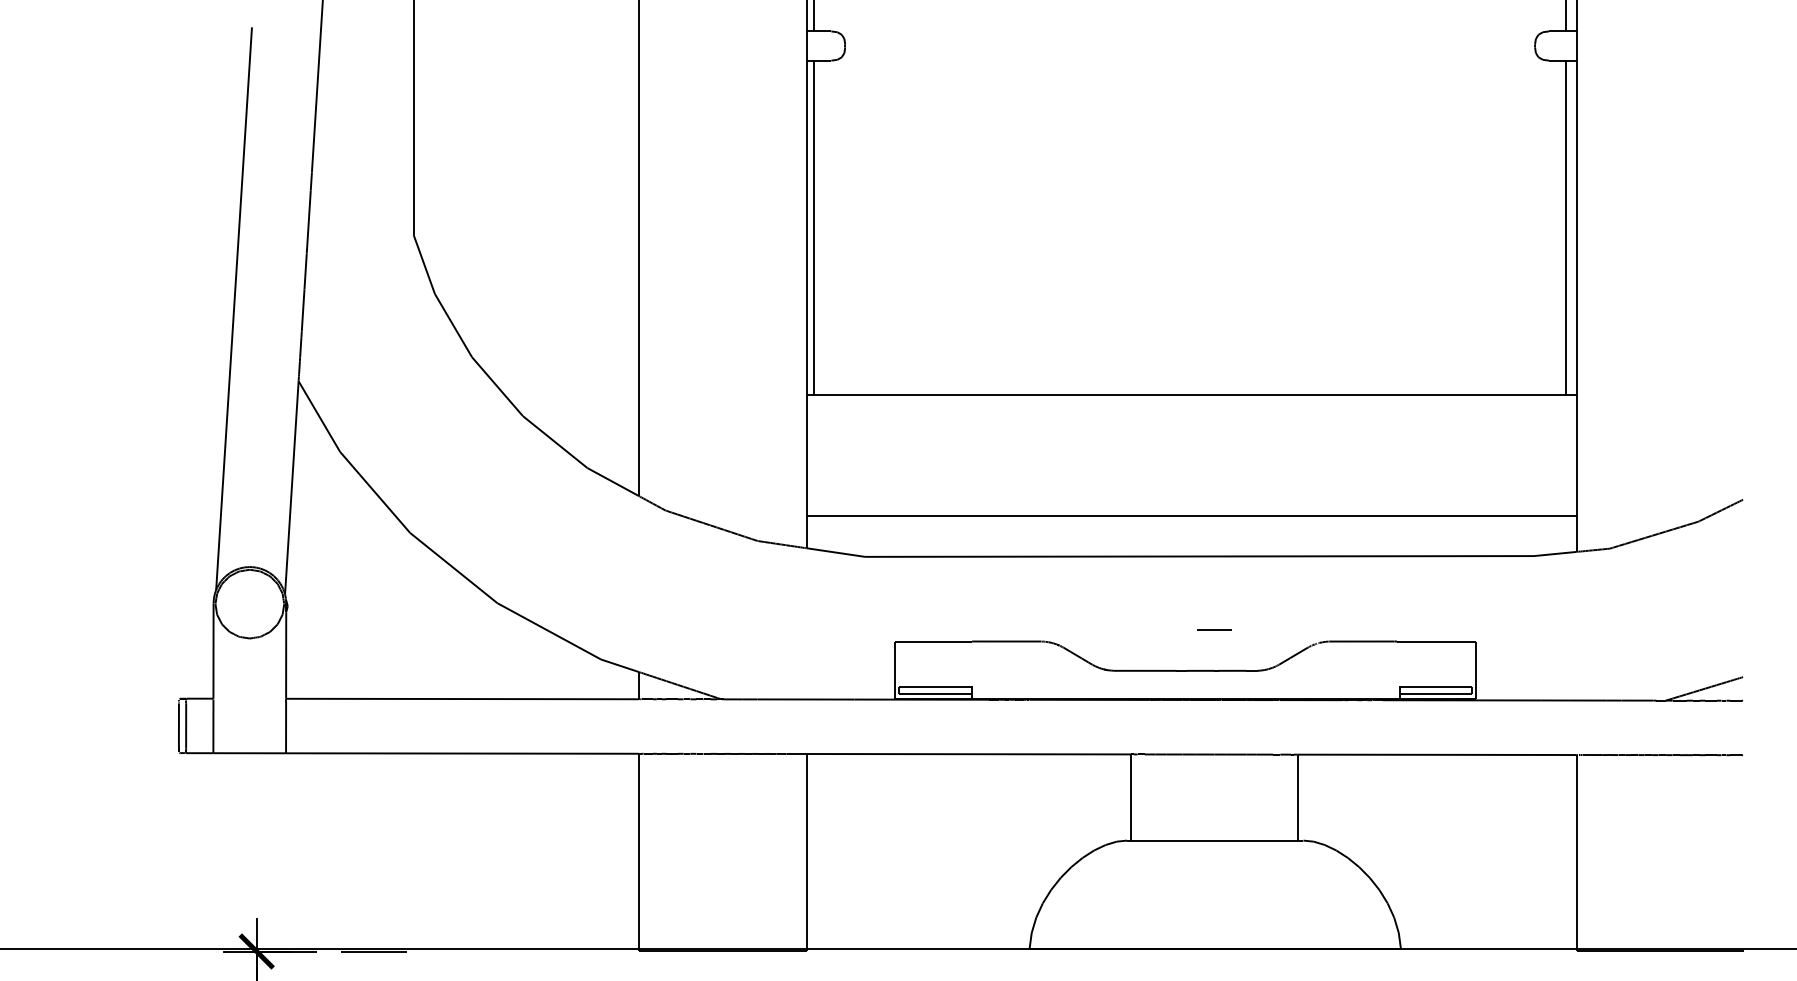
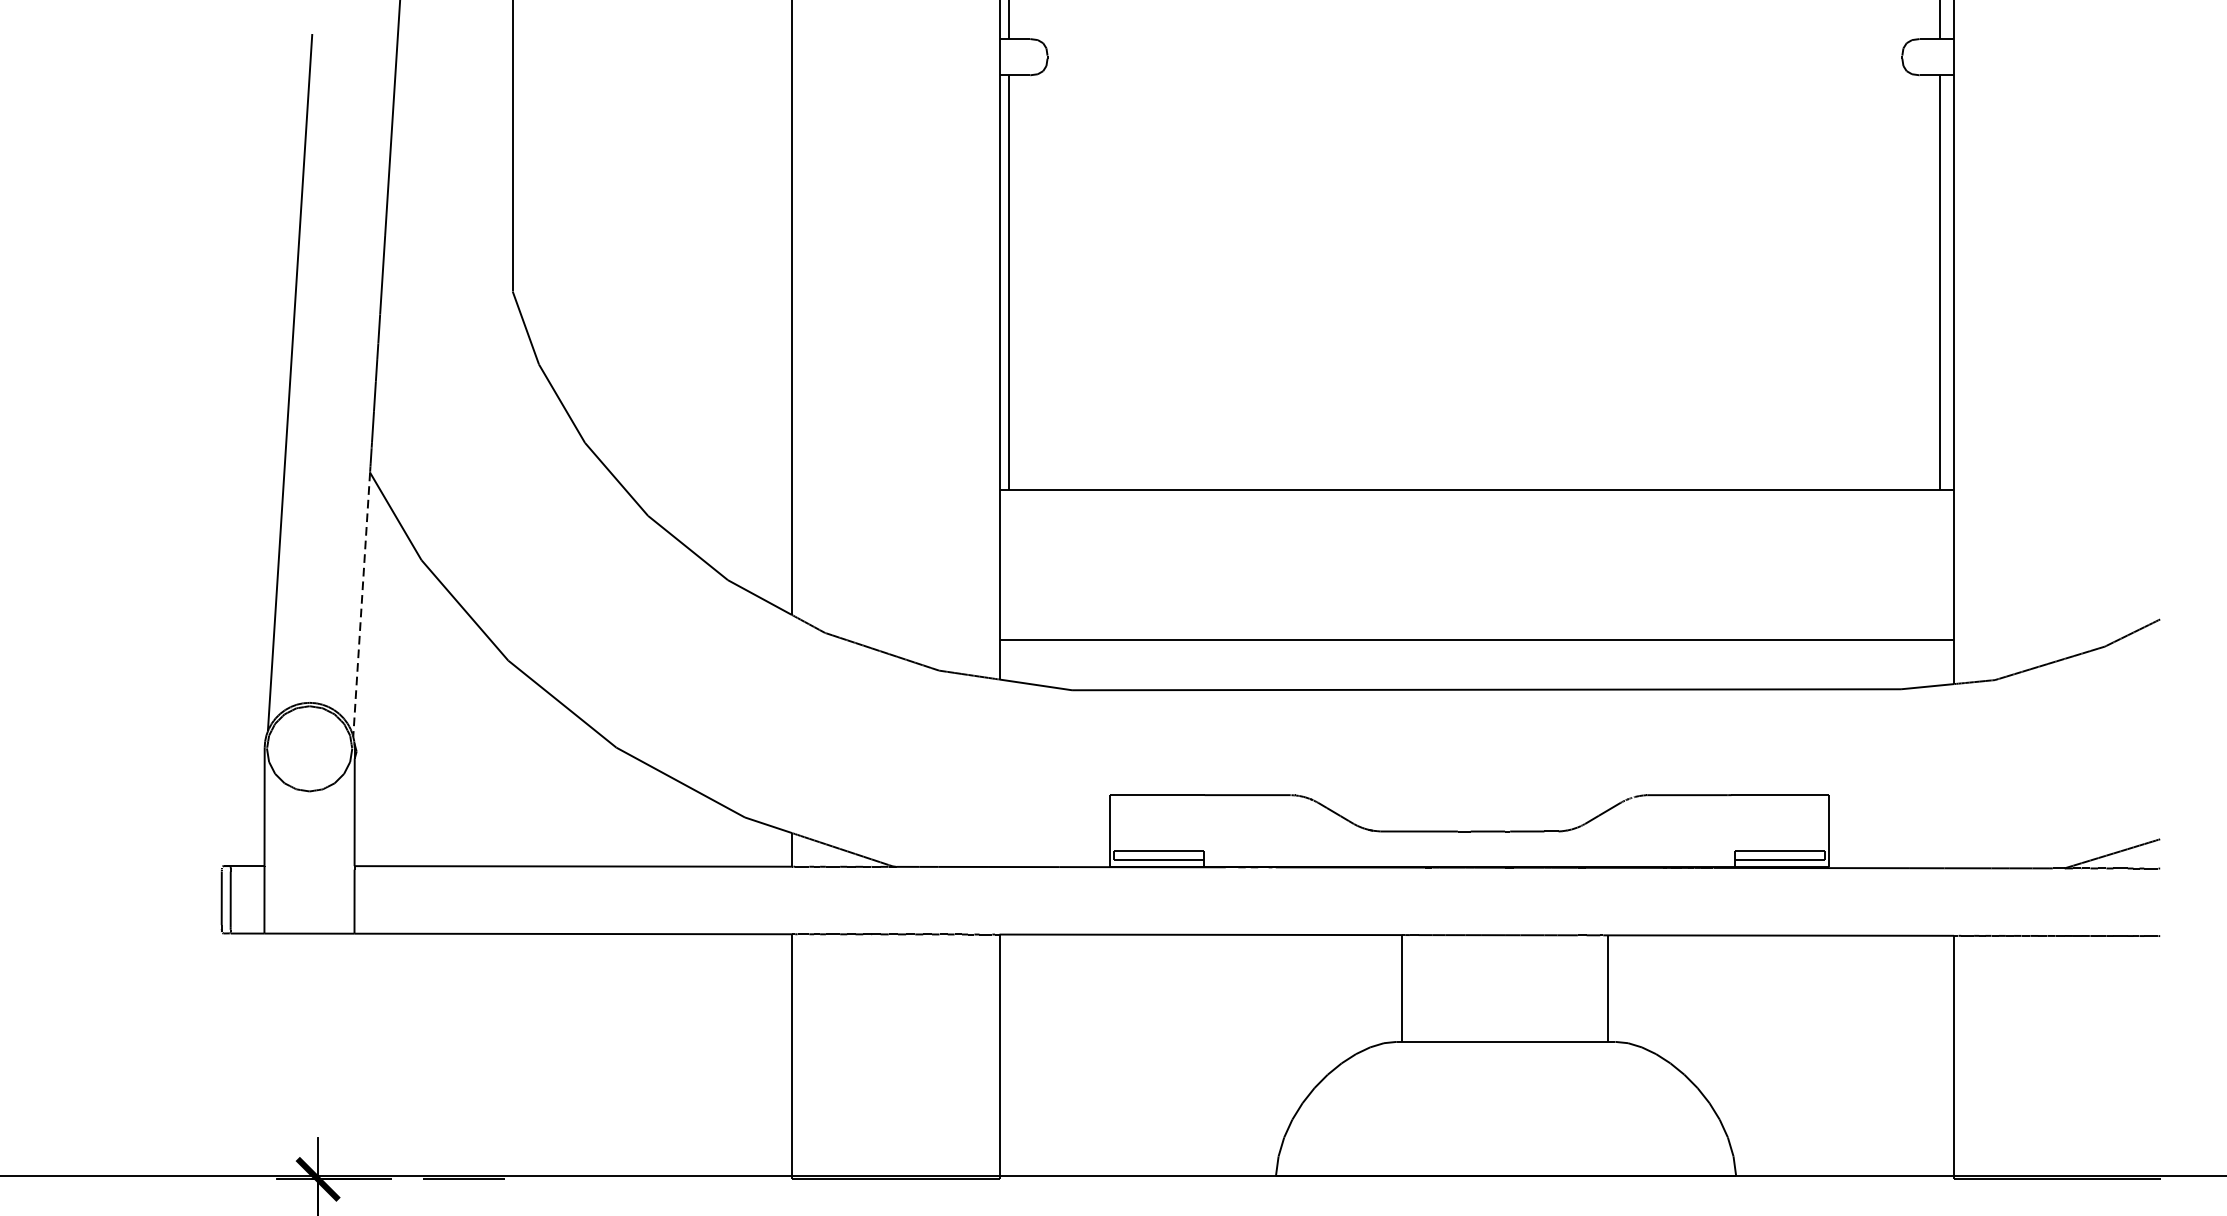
line: (291, 487) -> (361, 604), solid -> dashed
line: (1214, 629) -> (1505, 780), removed

